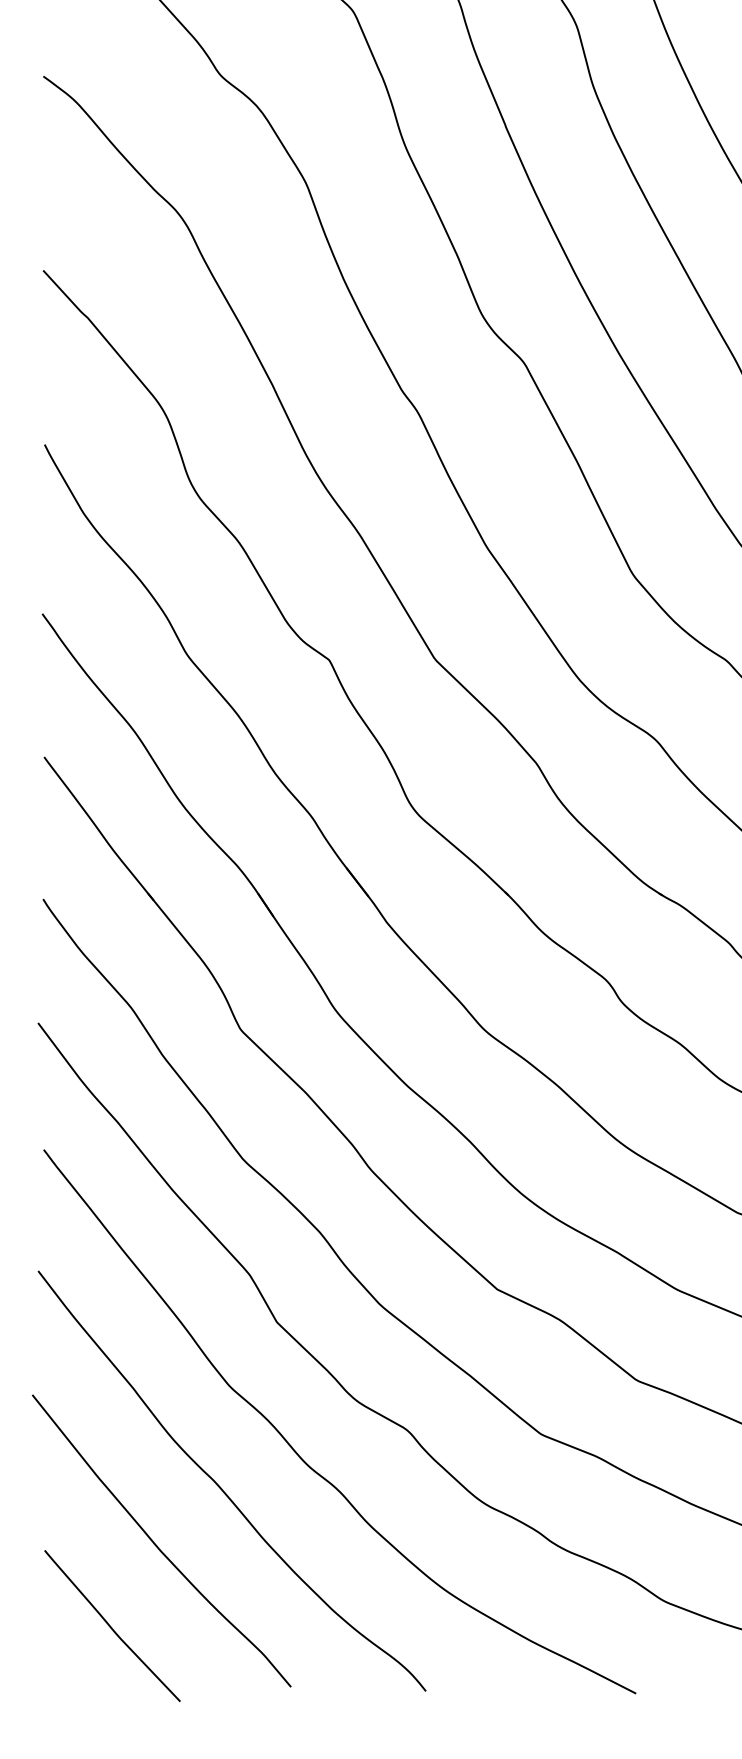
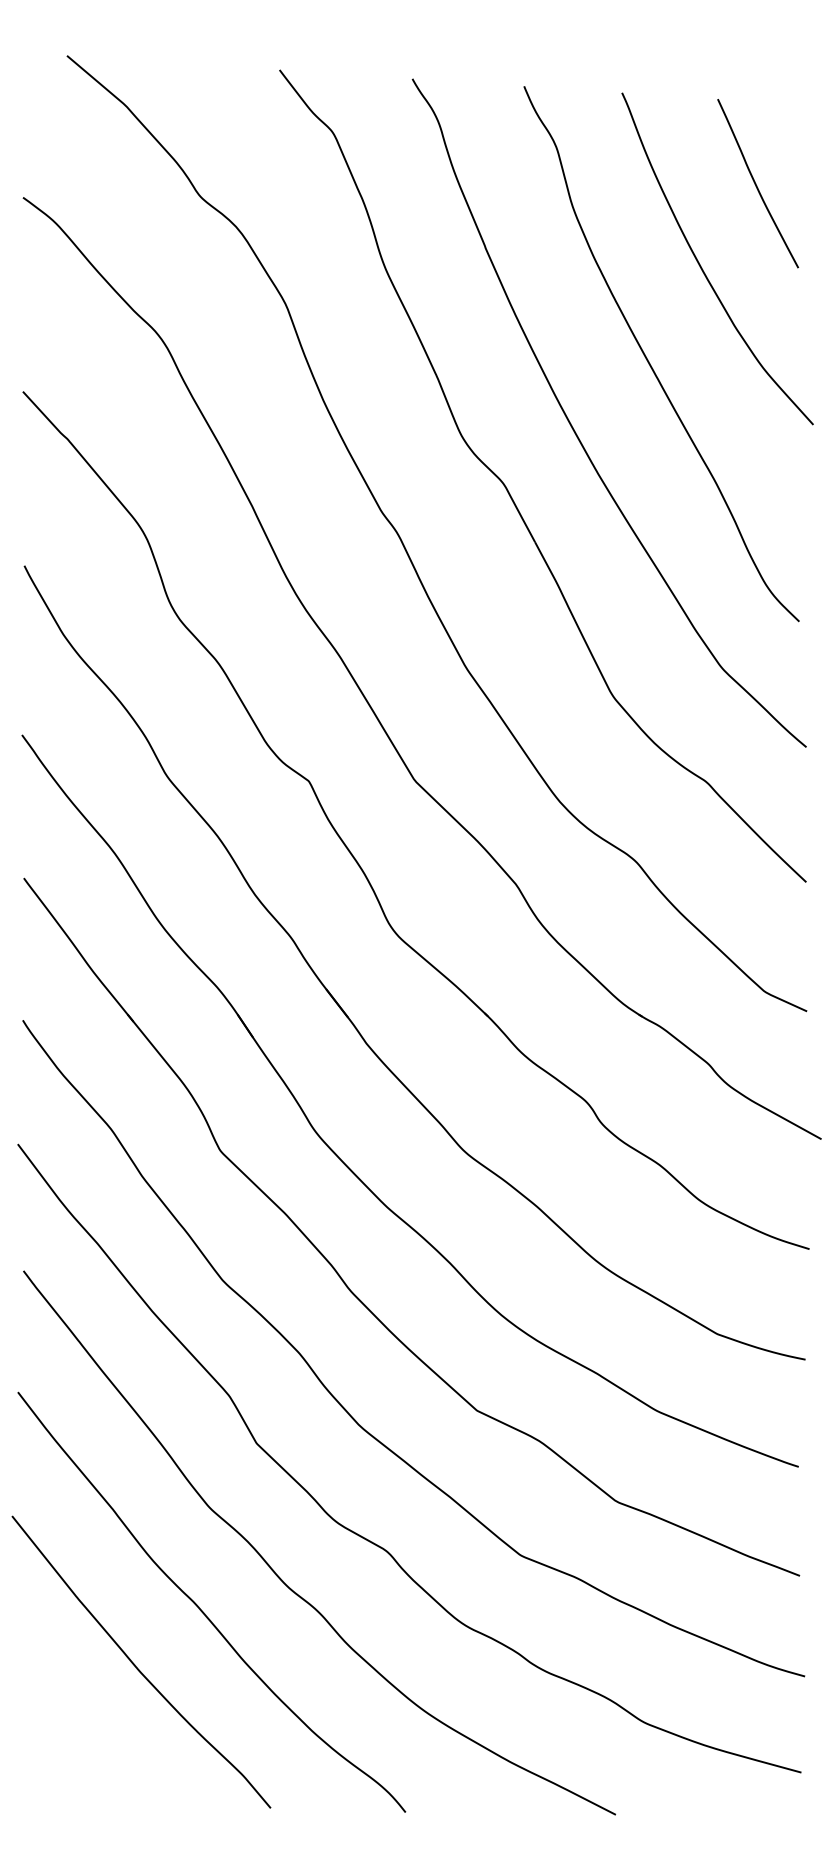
curve: (111, 1627) -> (91, 1748), removed

